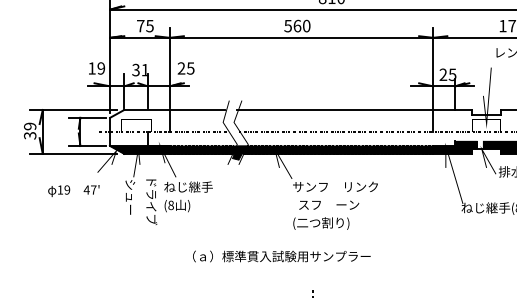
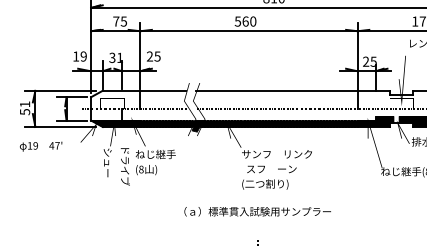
text: (29, 130) -> (24, 107), 39 -> 51
text: (74, 190) -> (41, 146), moved
text: (281, 256) -> (257, 211), moved

